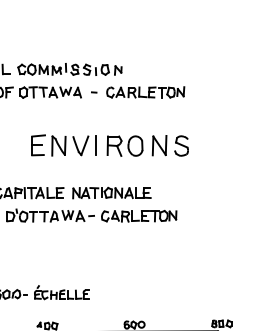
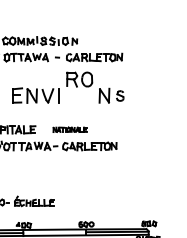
part: (124, 145) -> (79, 79), moved
part: (181, 145) -> (120, 95), size x0.7
part: (111, 192) -> (69, 129), size x0.6

